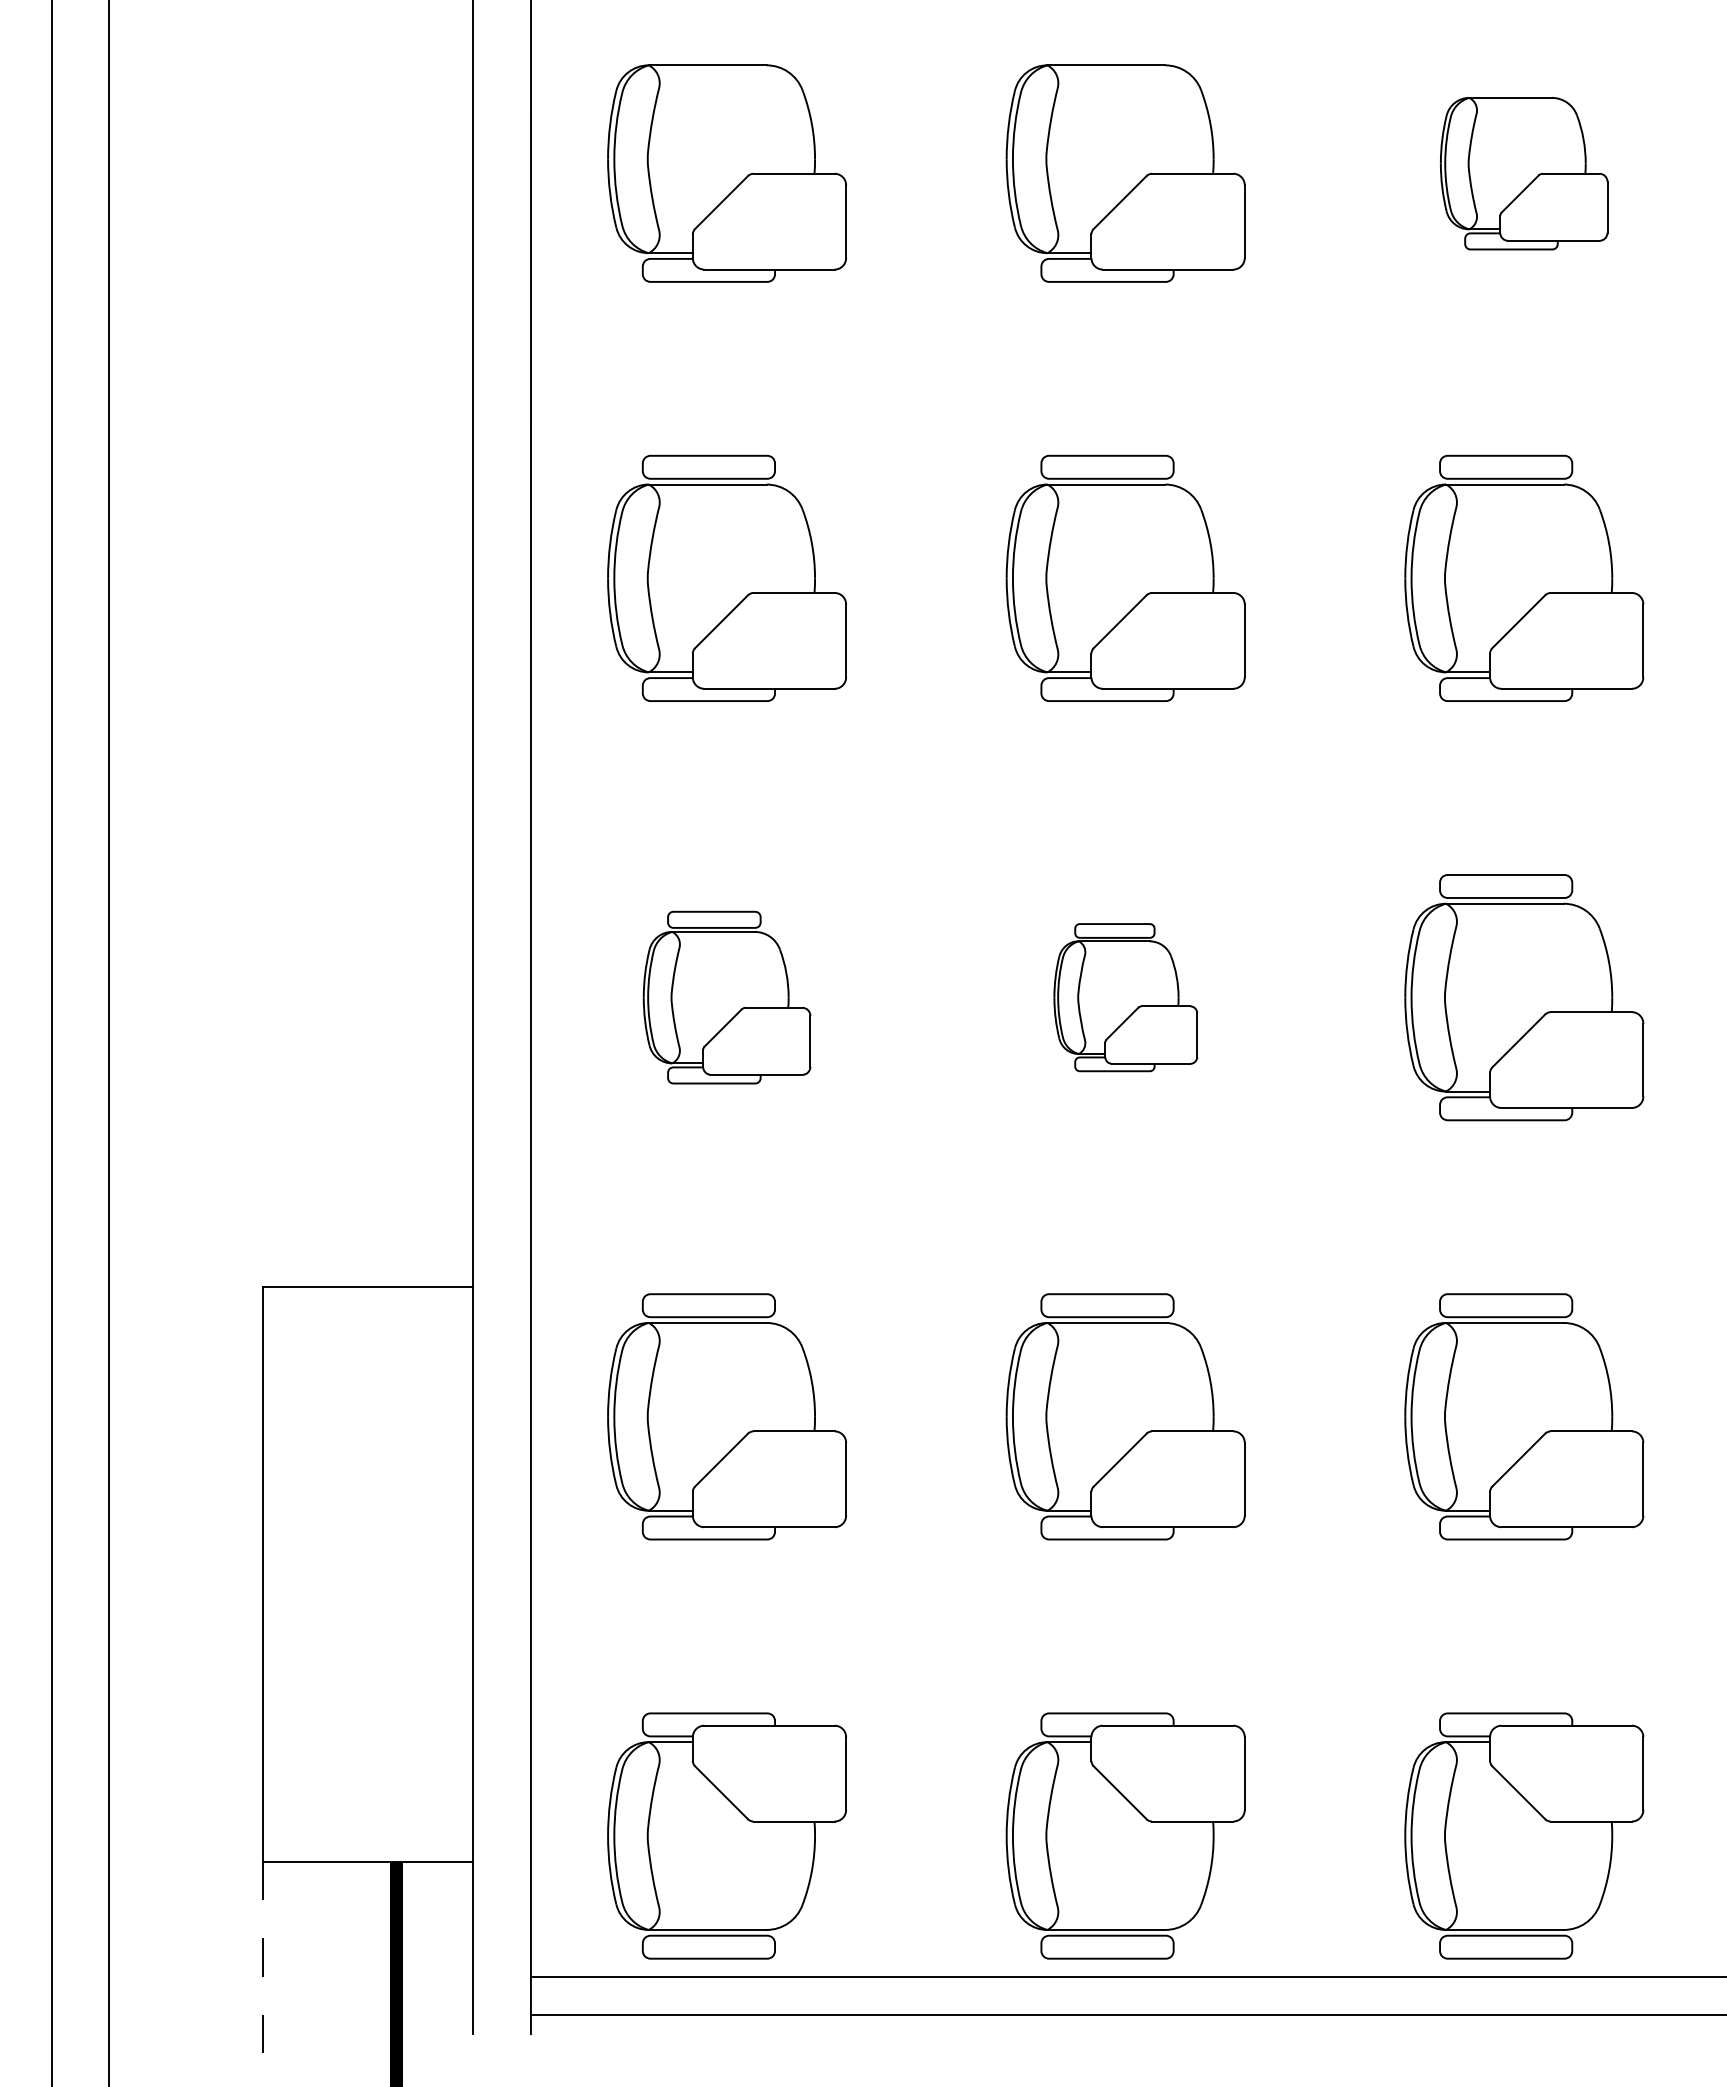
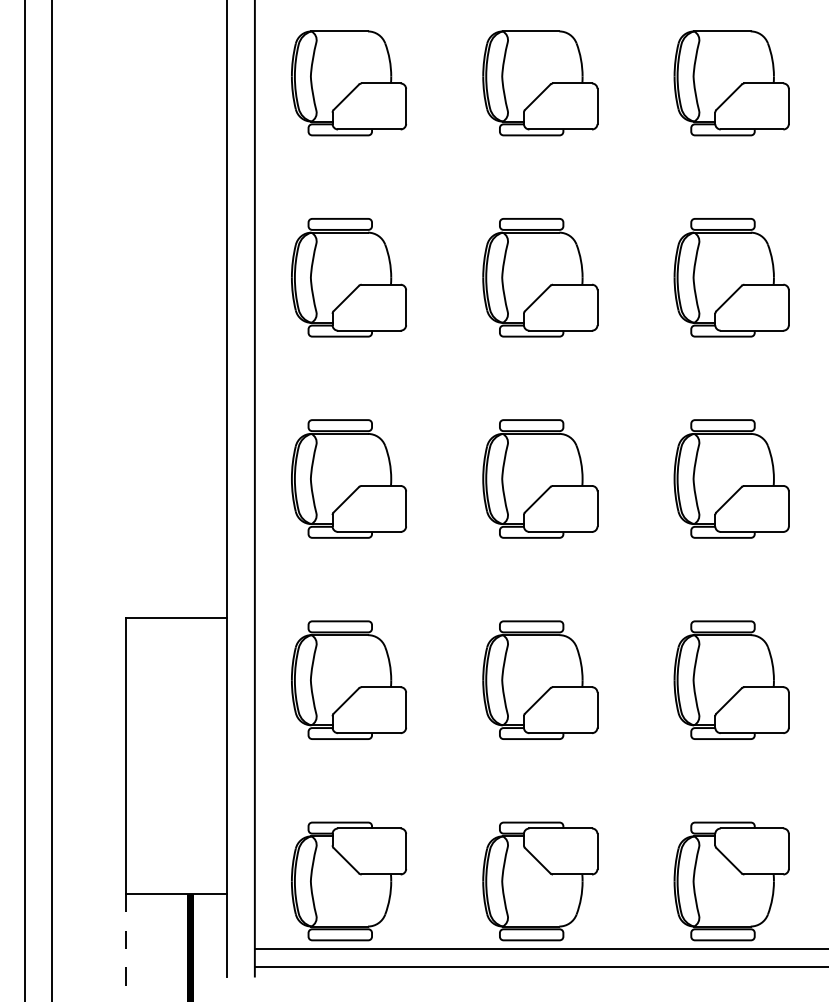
part: (1523, 173) -> (731, 83), size x1.43
part: (726, 996) -> (348, 478), size x1.43
part: (1125, 996) -> (540, 478), size x1.67

